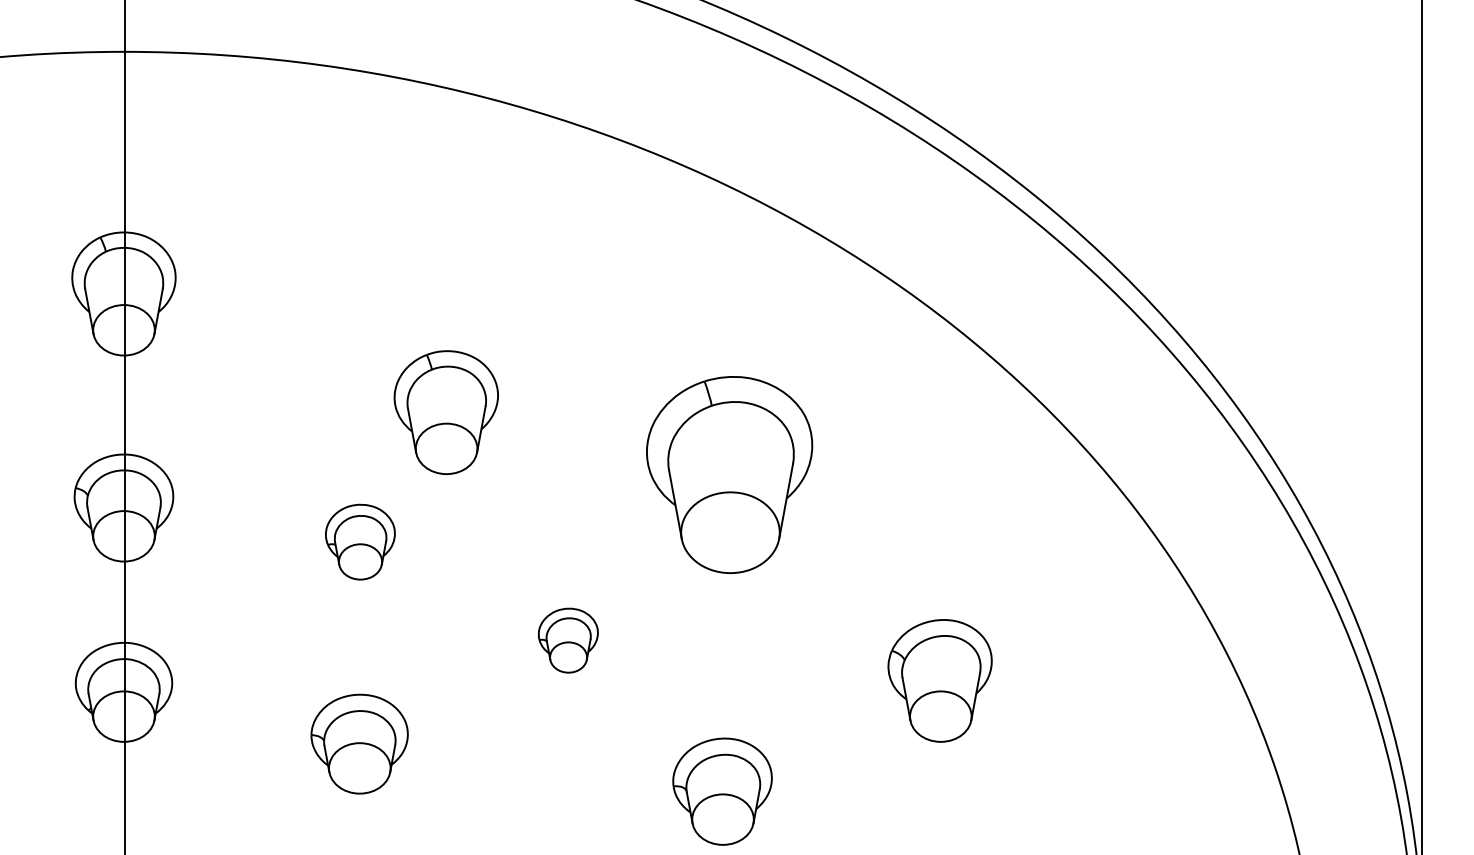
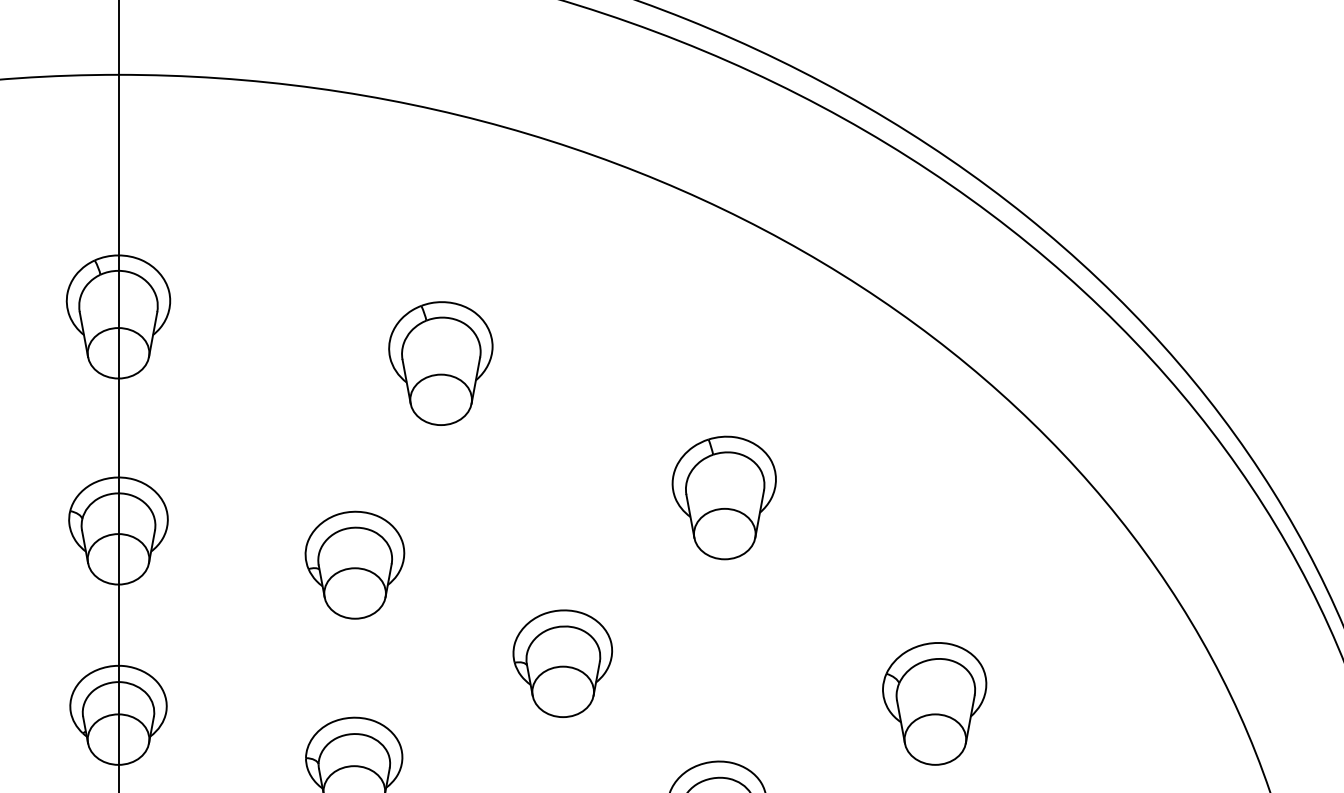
part: (445, 412) -> (440, 363), moved
part: (729, 474) -> (724, 497), size x0.62
part: (360, 541) -> (355, 564), size x1.43
part: (568, 640) -> (563, 663), size x1.67

